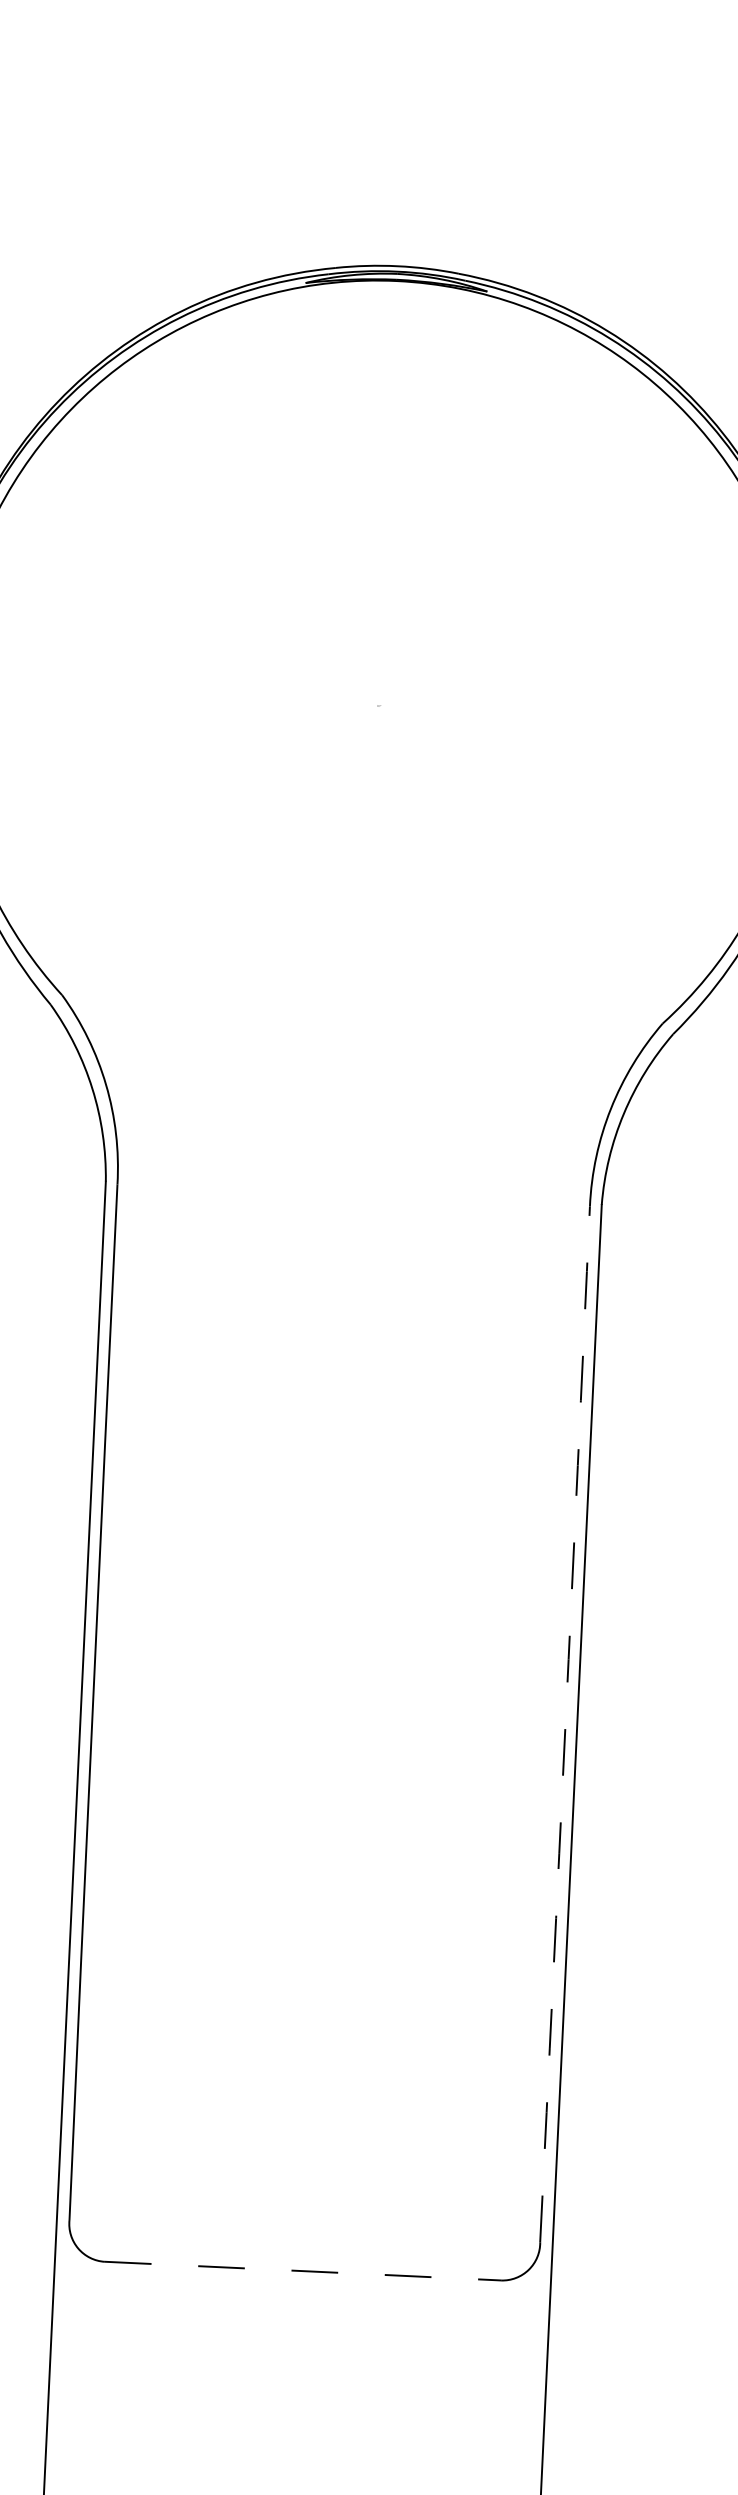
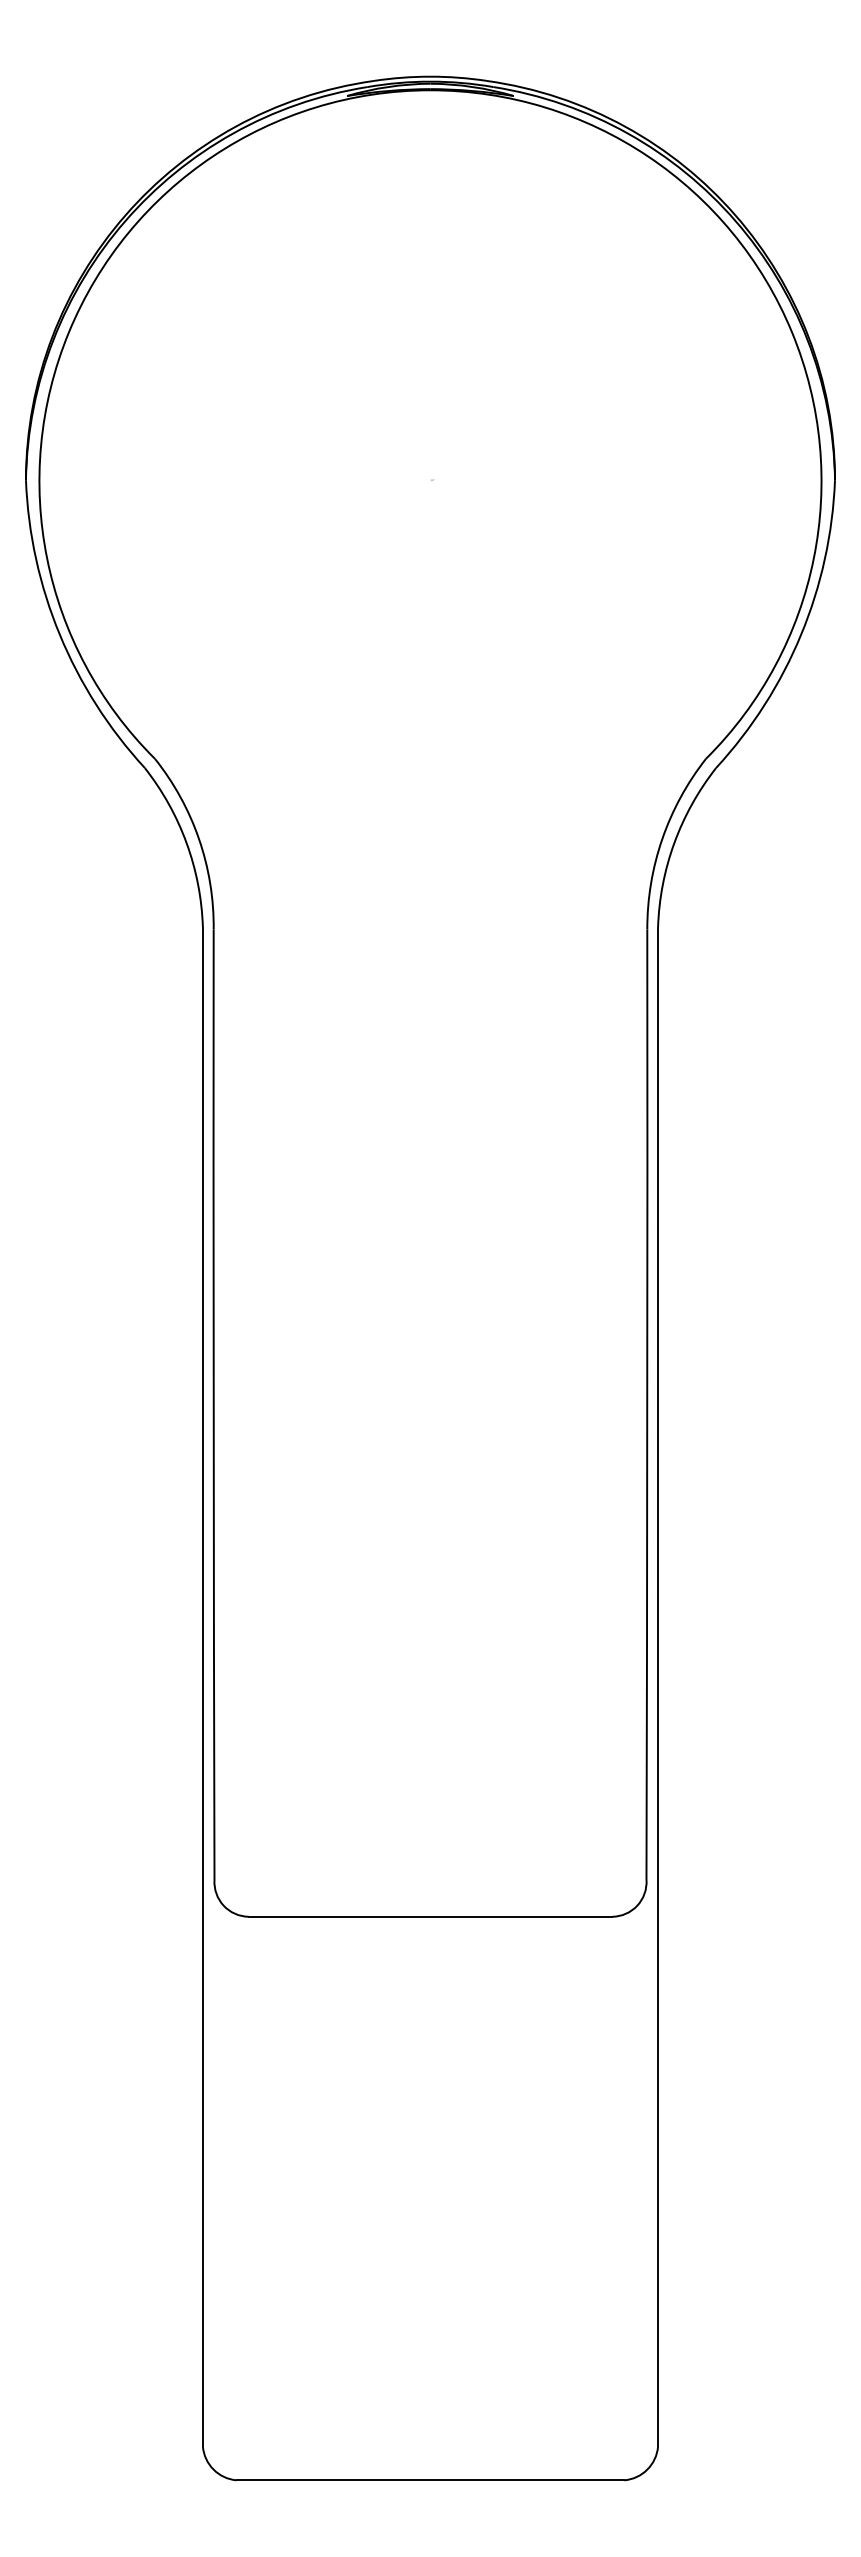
arc: (565, 1724) -> (647, 1404), dashed -> solid
line: (302, 2270) -> (430, 1916), dashed -> solid

